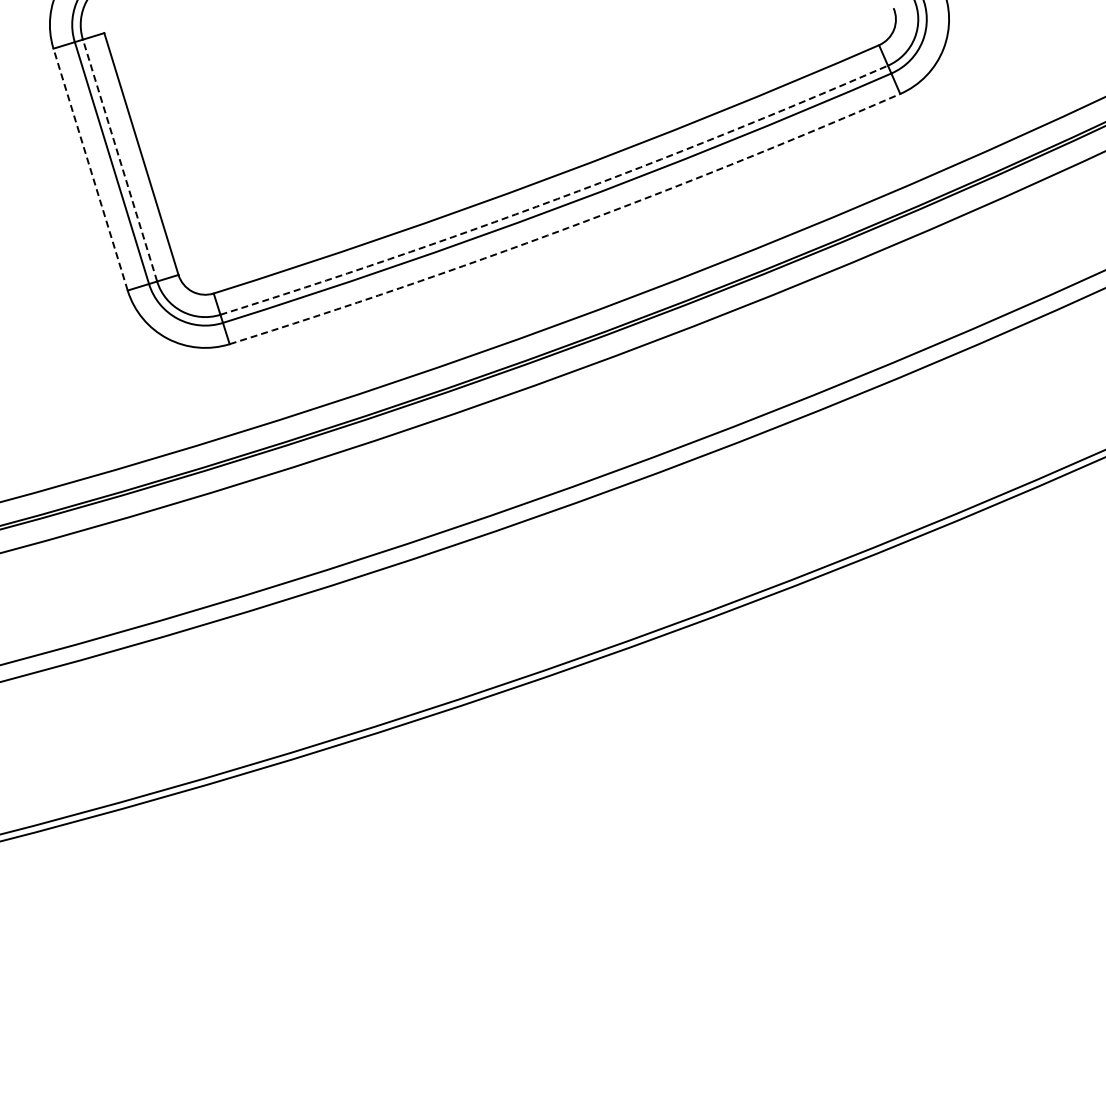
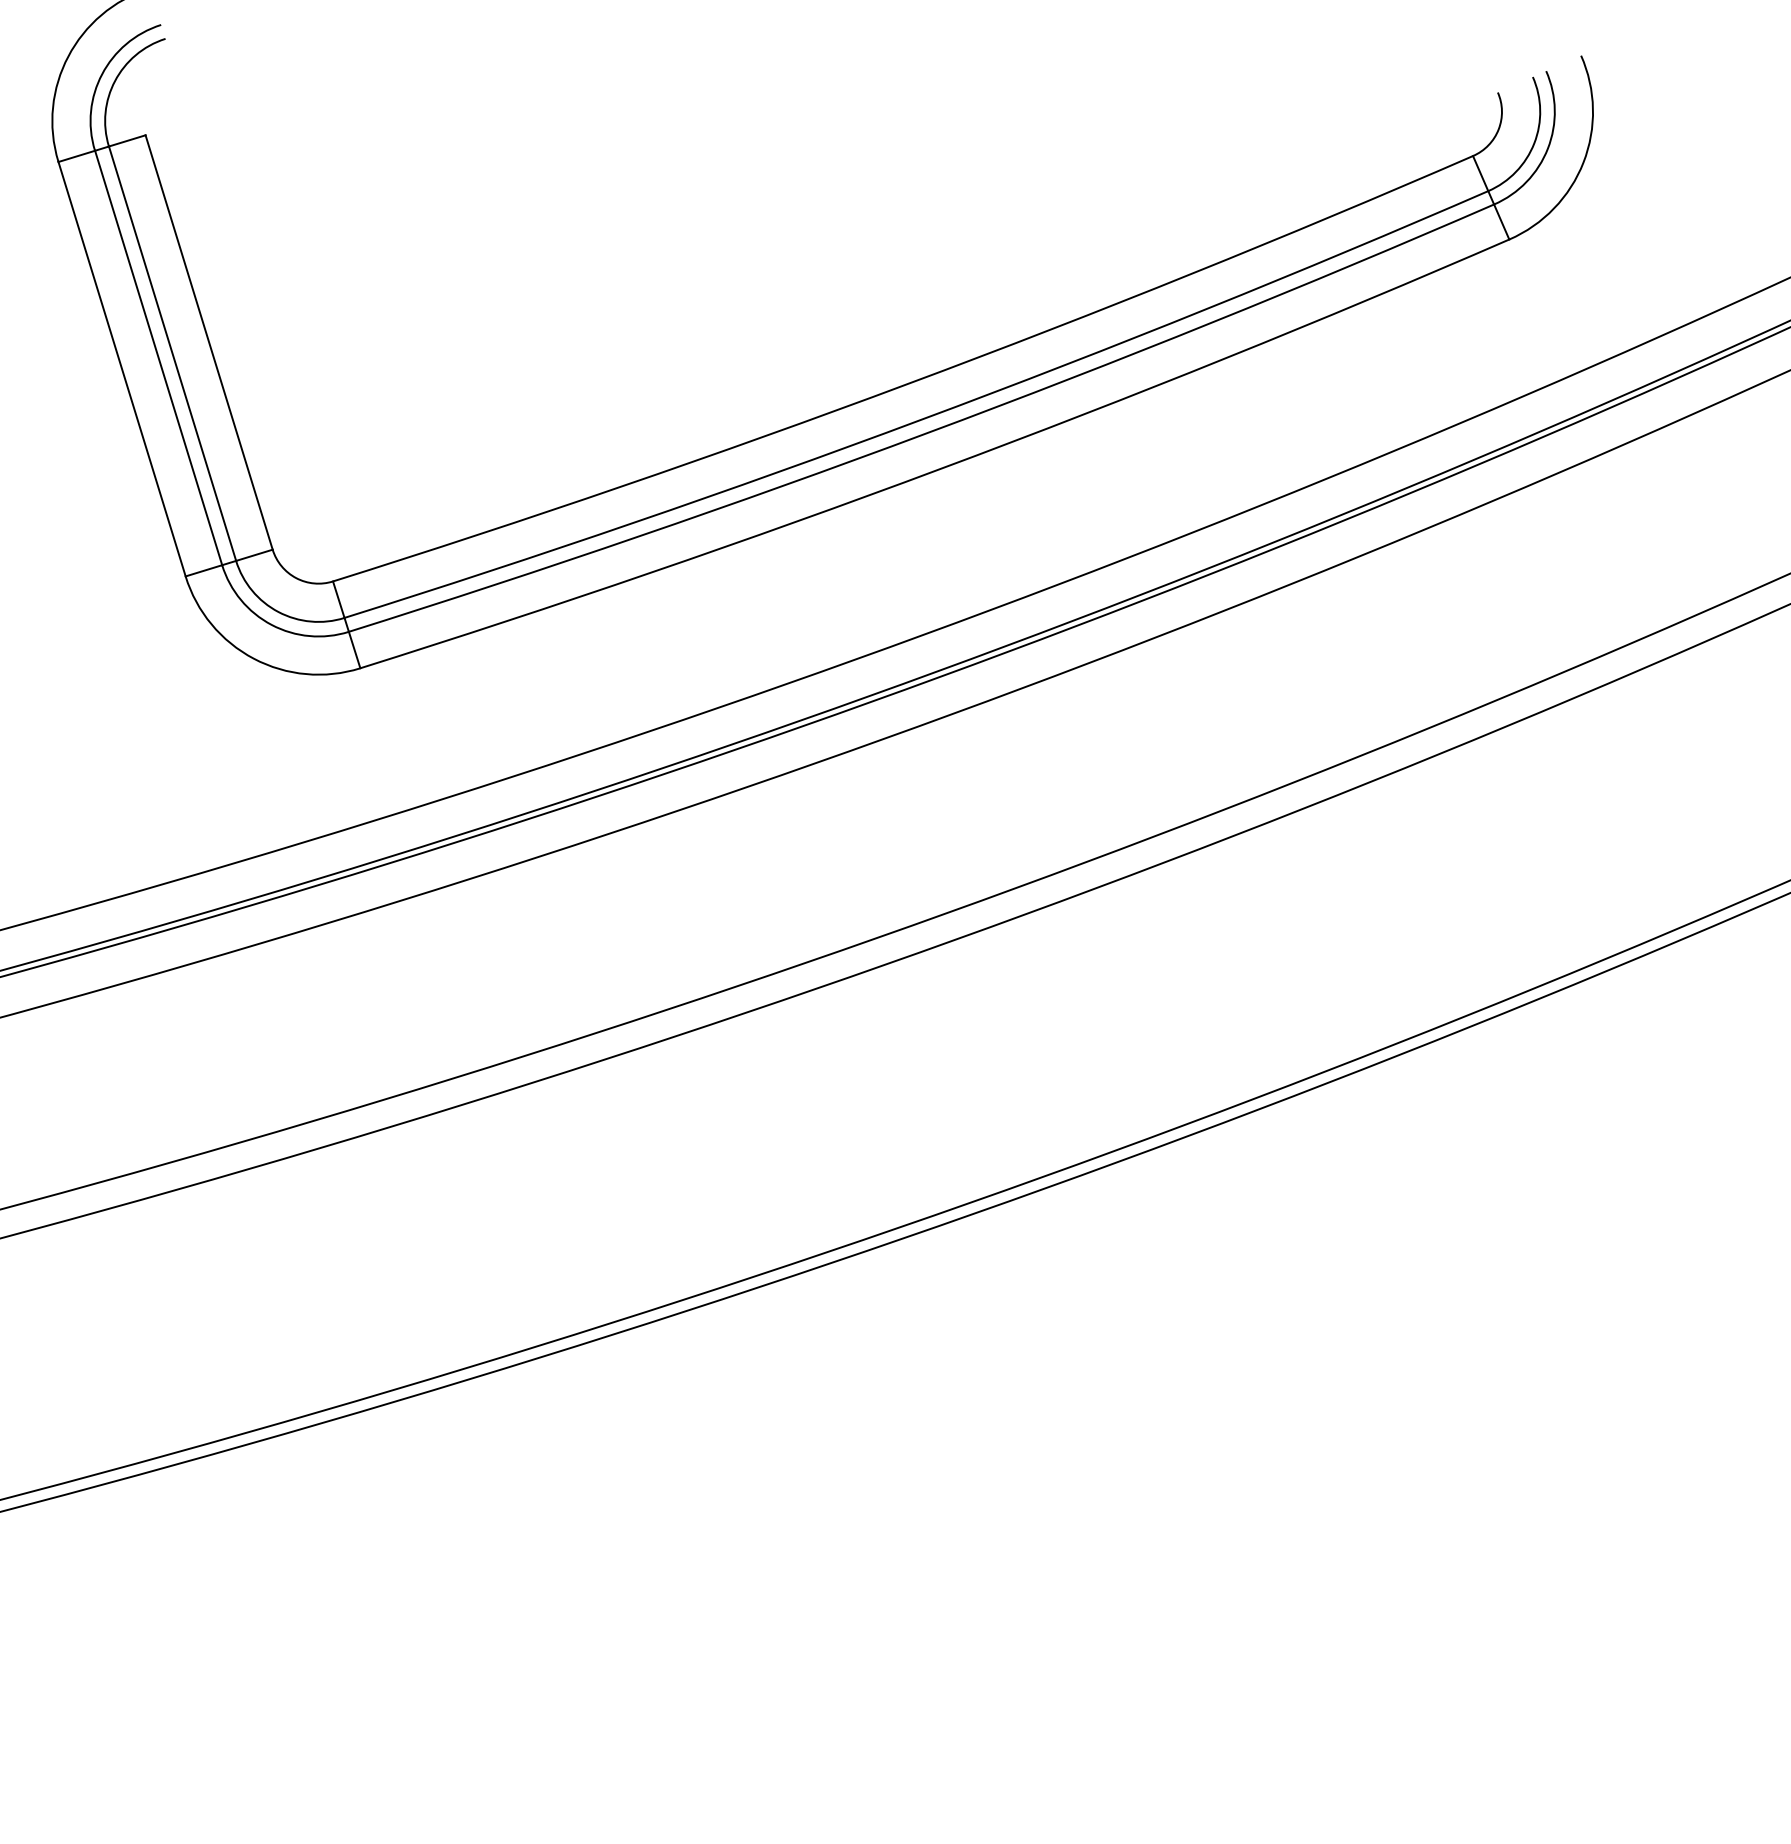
line: (119, 160) -> (171, 353), dashed -> solid
line: (90, 169) -> (121, 368), dashed -> solid
arc: (557, 199) -> (922, 420), dashed -> solid
arc: (568, 227) -> (940, 468), dashed -> solid

